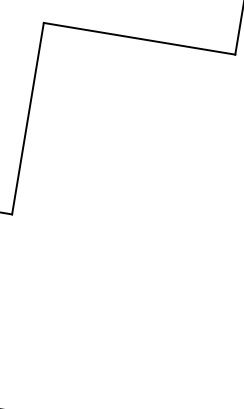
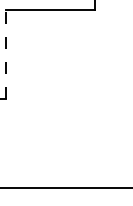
line: (27, 117) -> (5, 54), solid -> dashed

